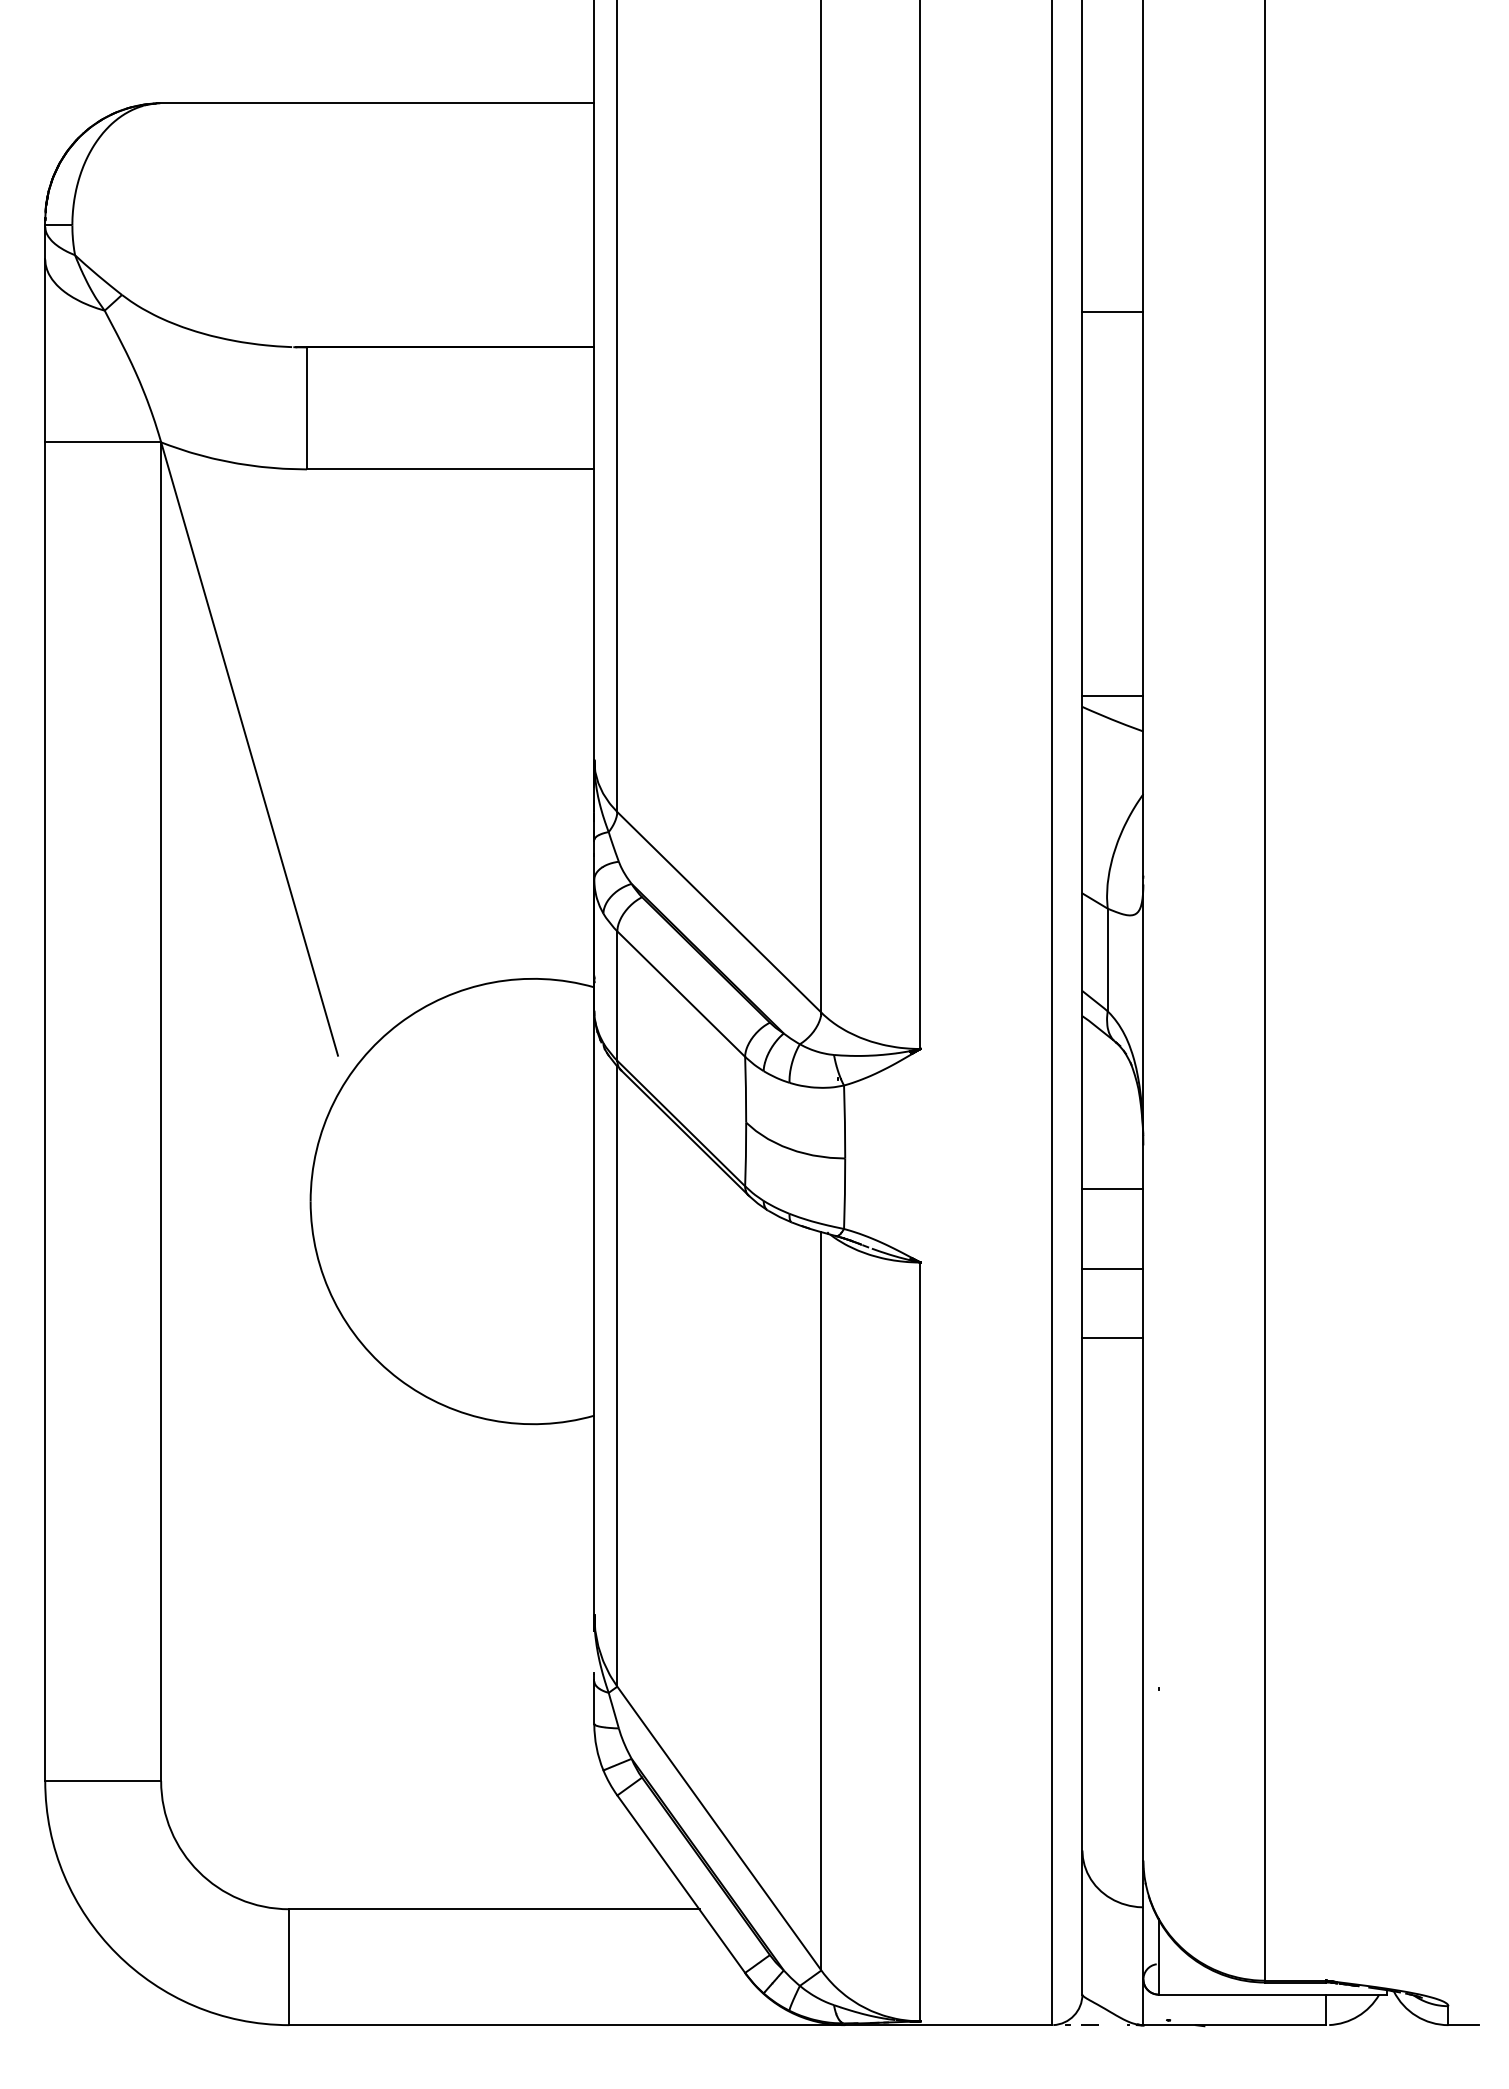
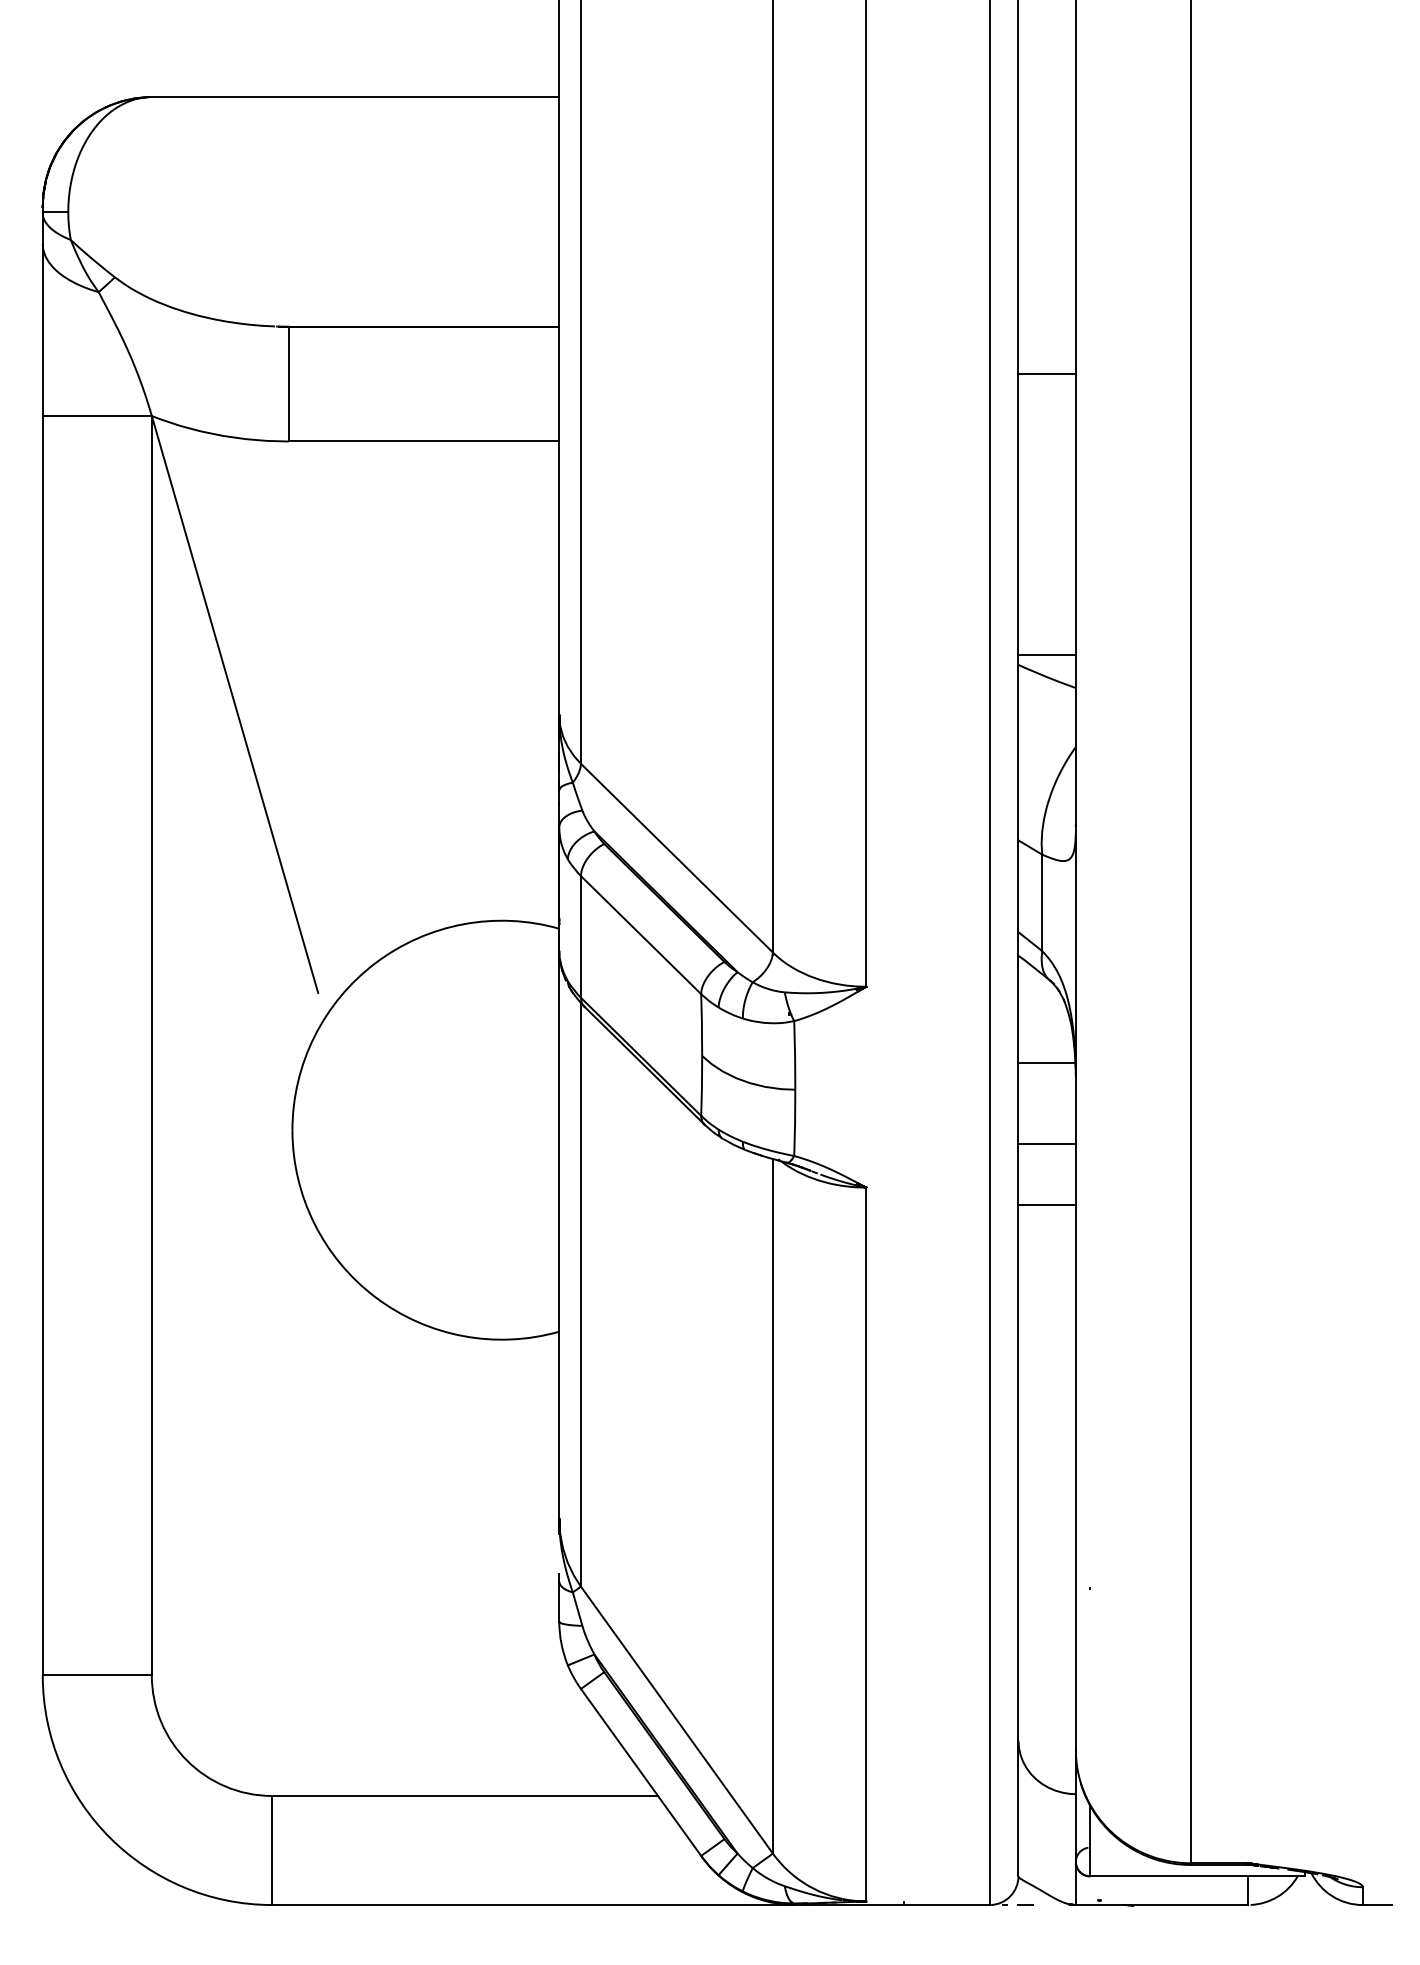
line: (1112, 311) -> (1046, 373), moved
line: (1112, 1189) -> (1046, 1063), moved
line: (1112, 1268) -> (1046, 1144), moved
line: (1112, 1337) -> (1046, 1204), moved

